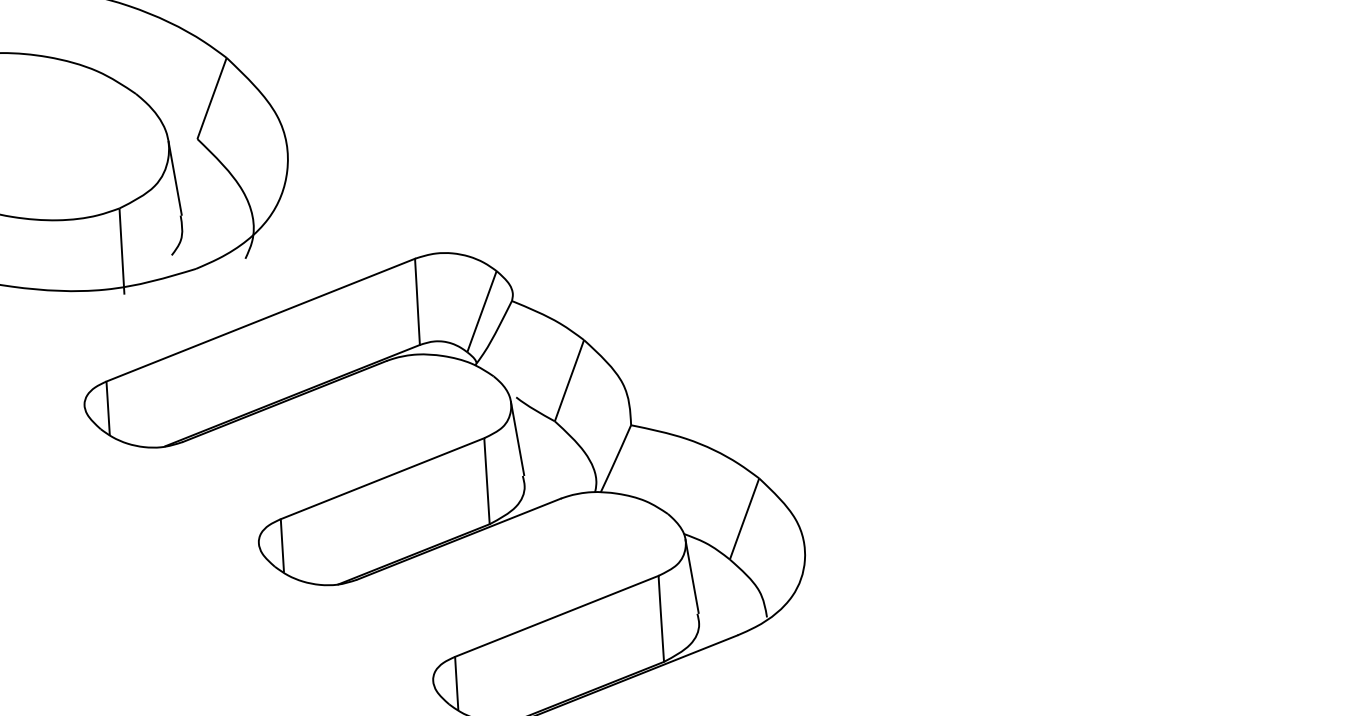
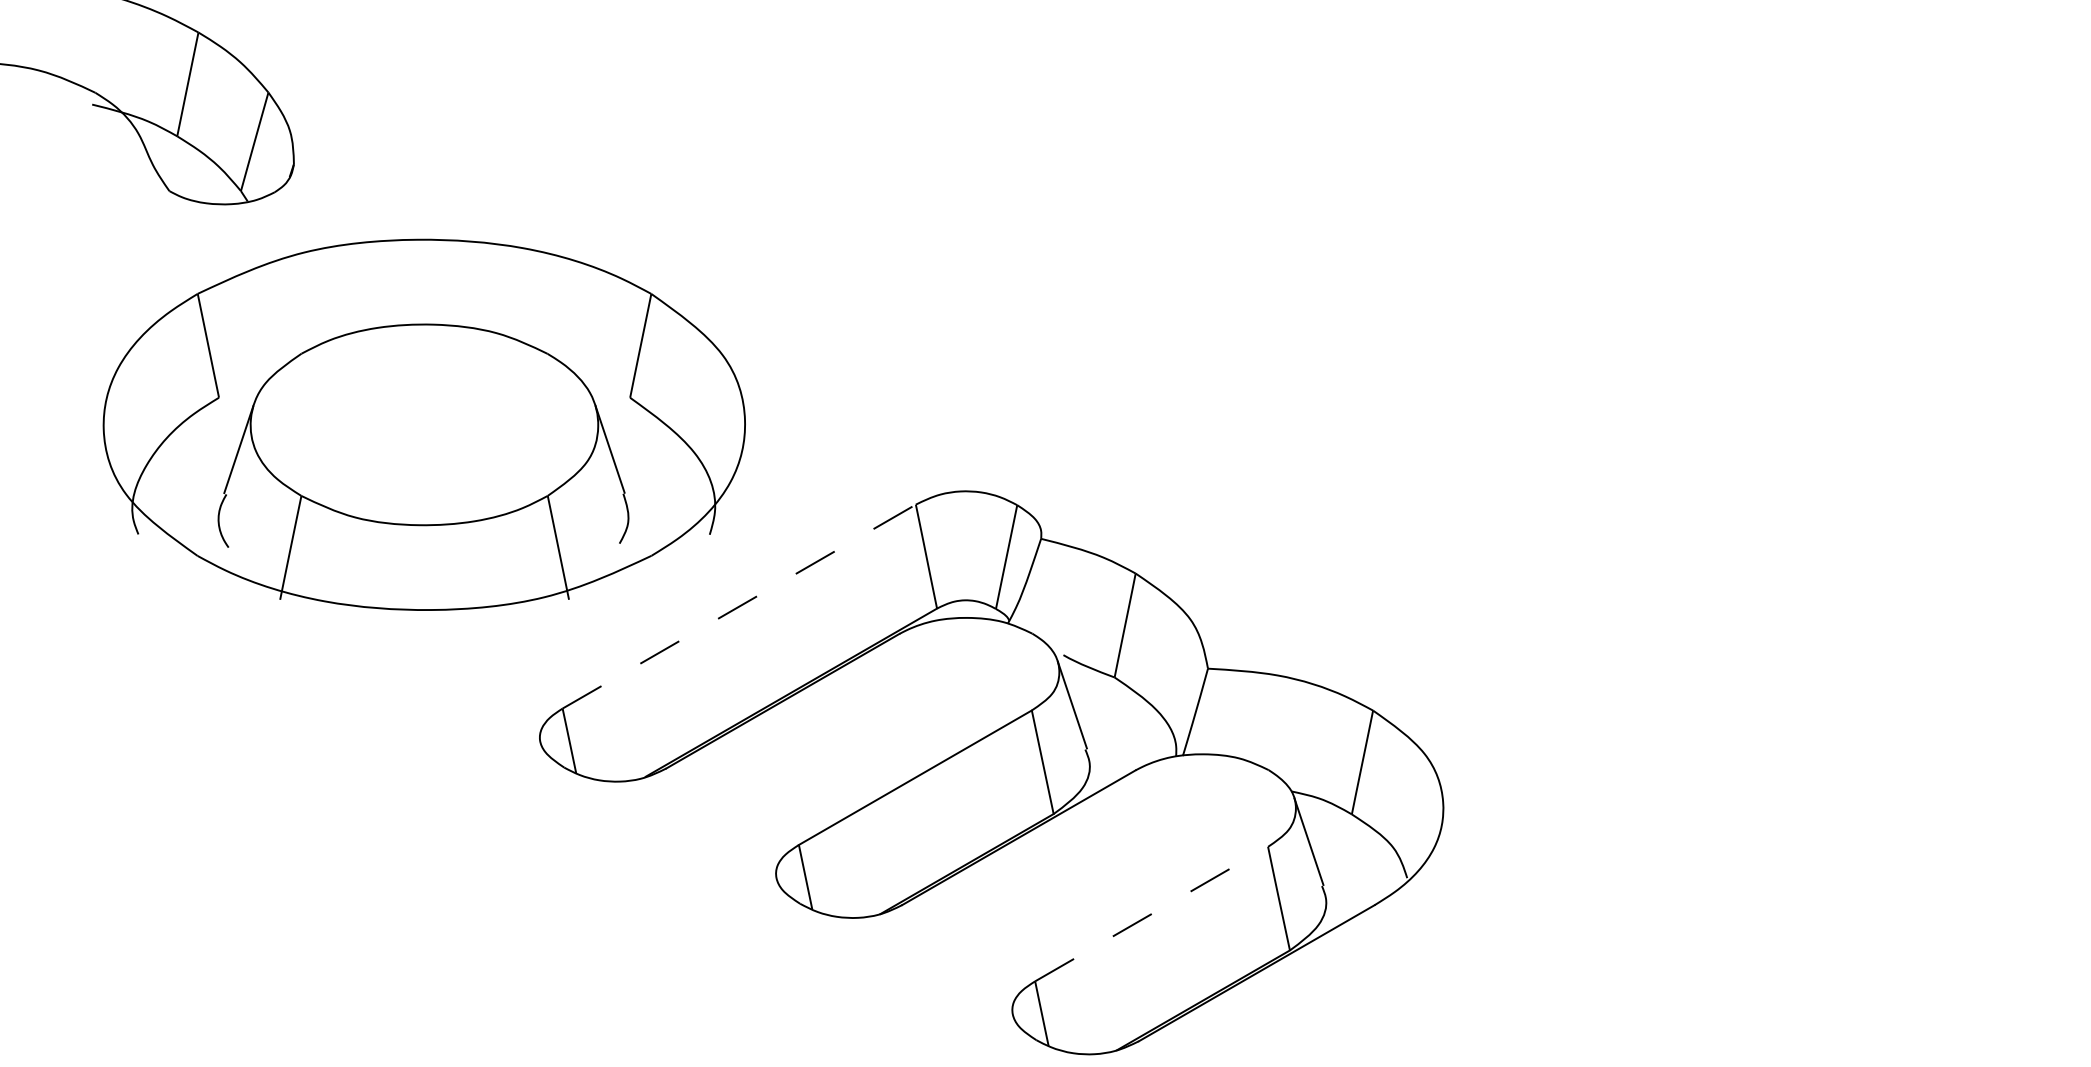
line: (260, 320) -> (739, 606), solid -> dashed
line: (557, 615) -> (1152, 913), solid -> dashed

